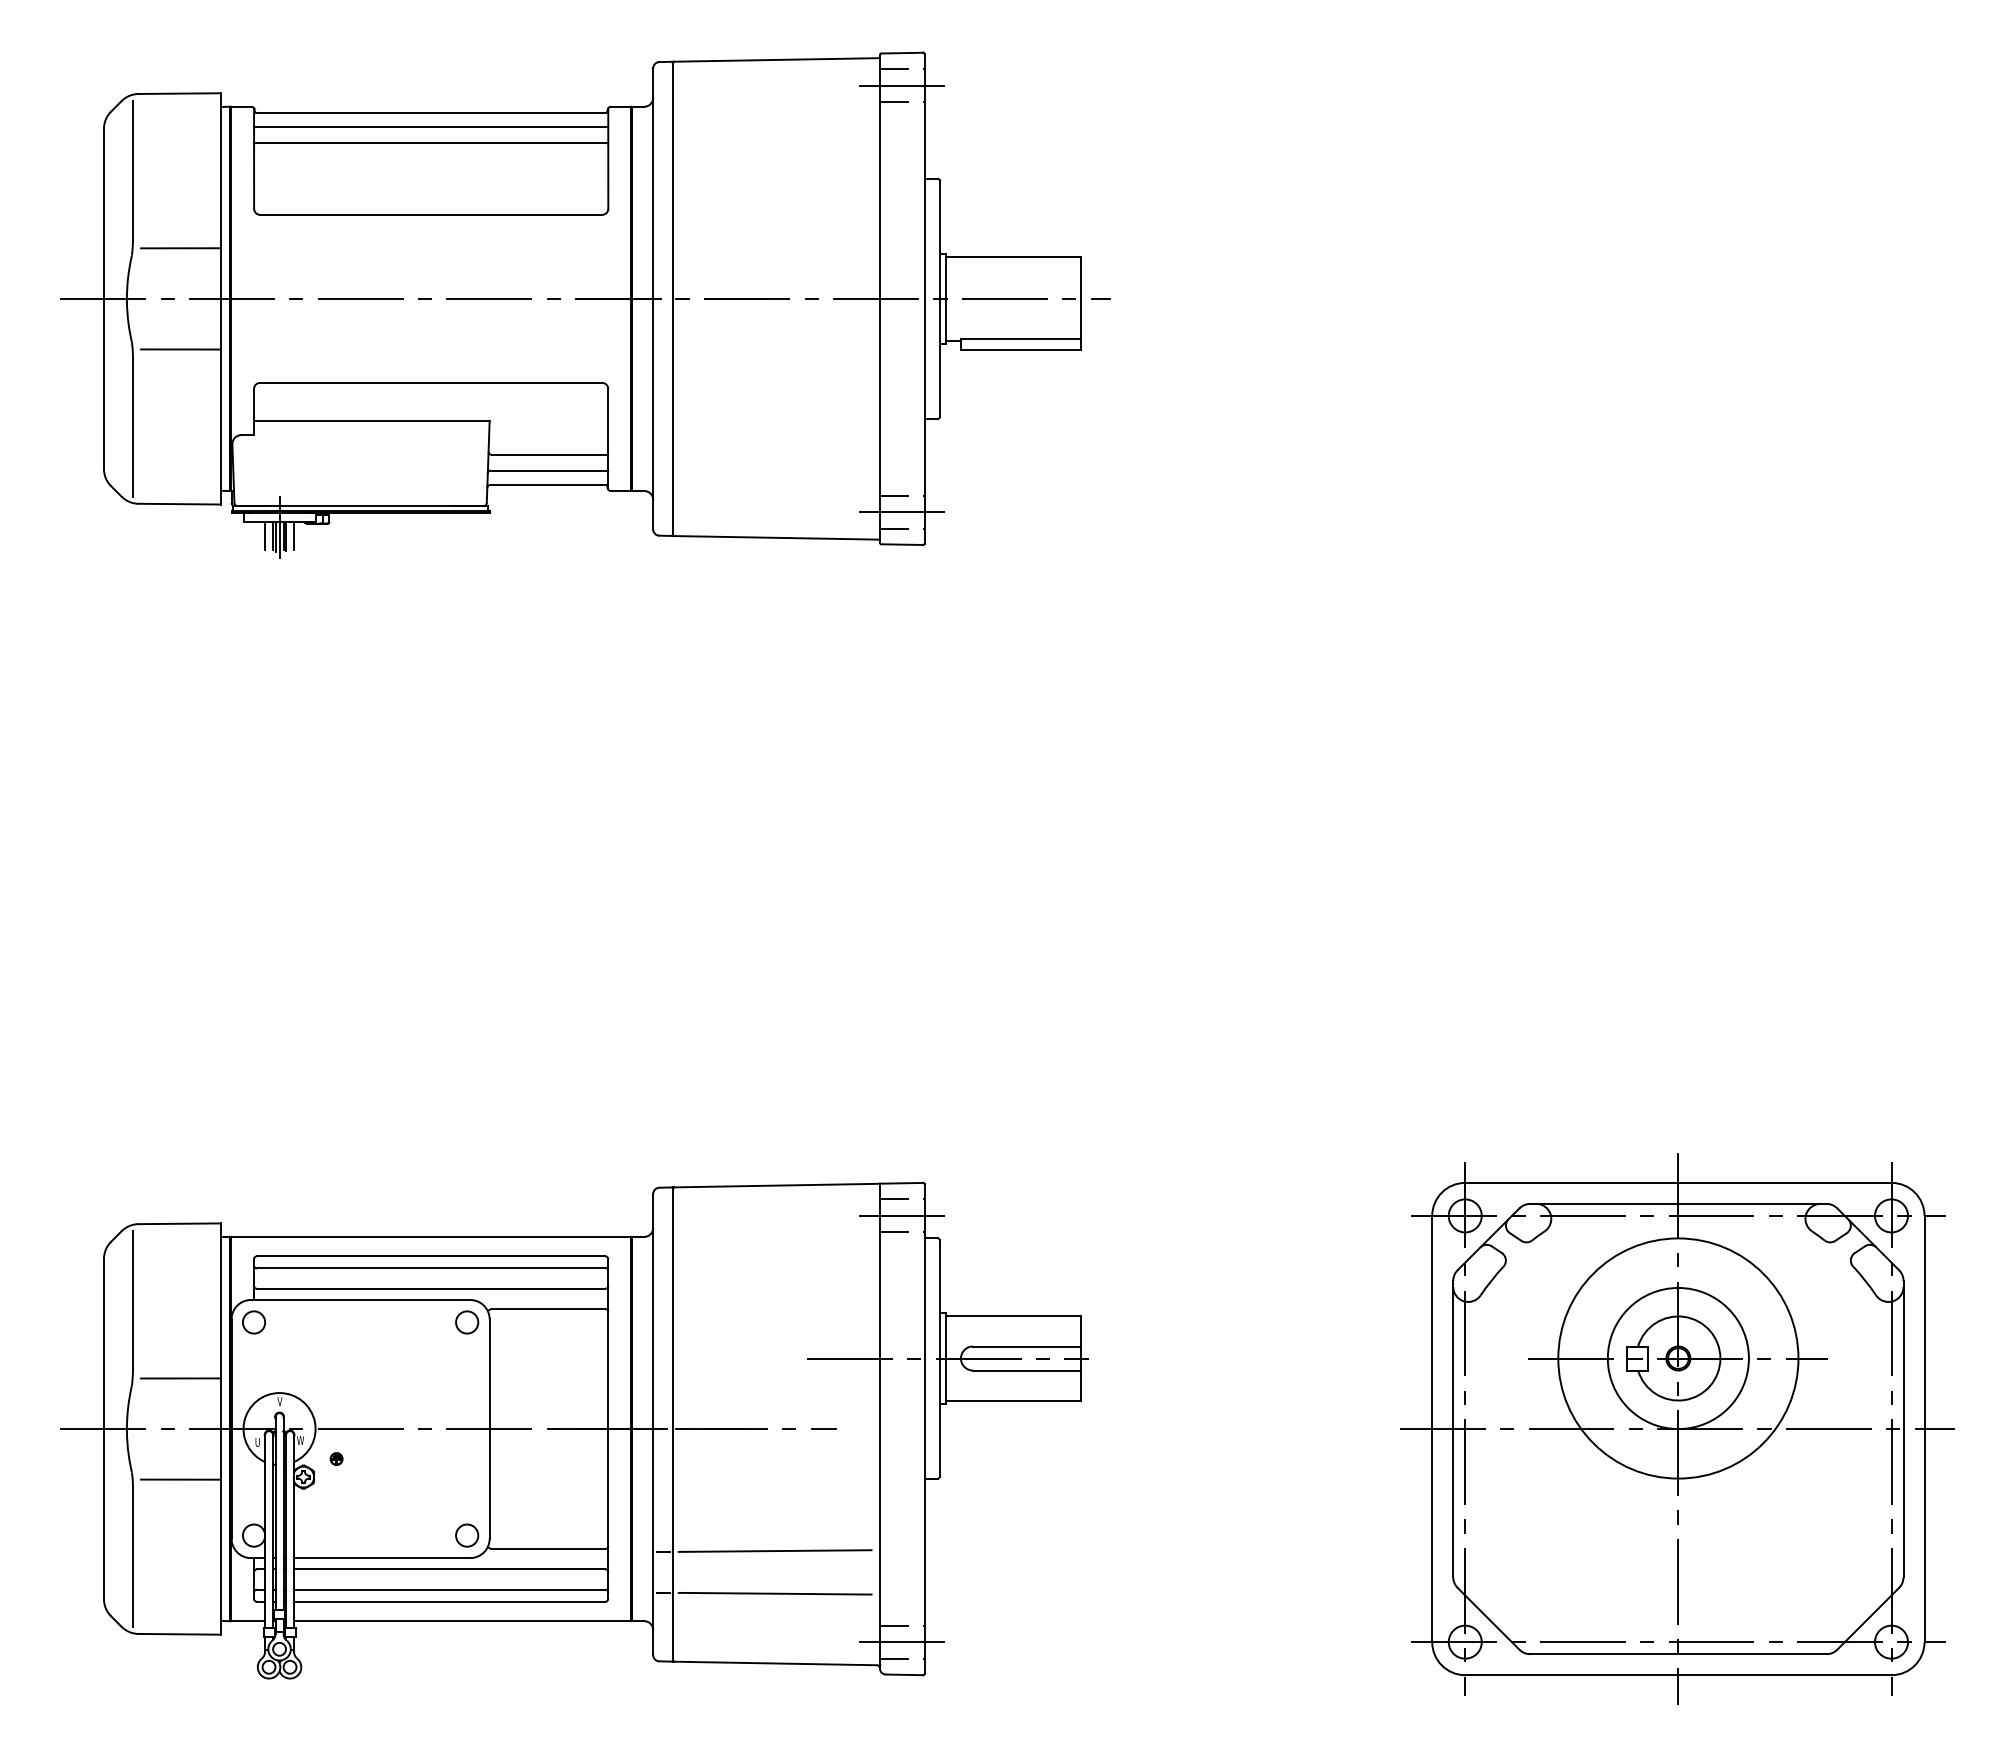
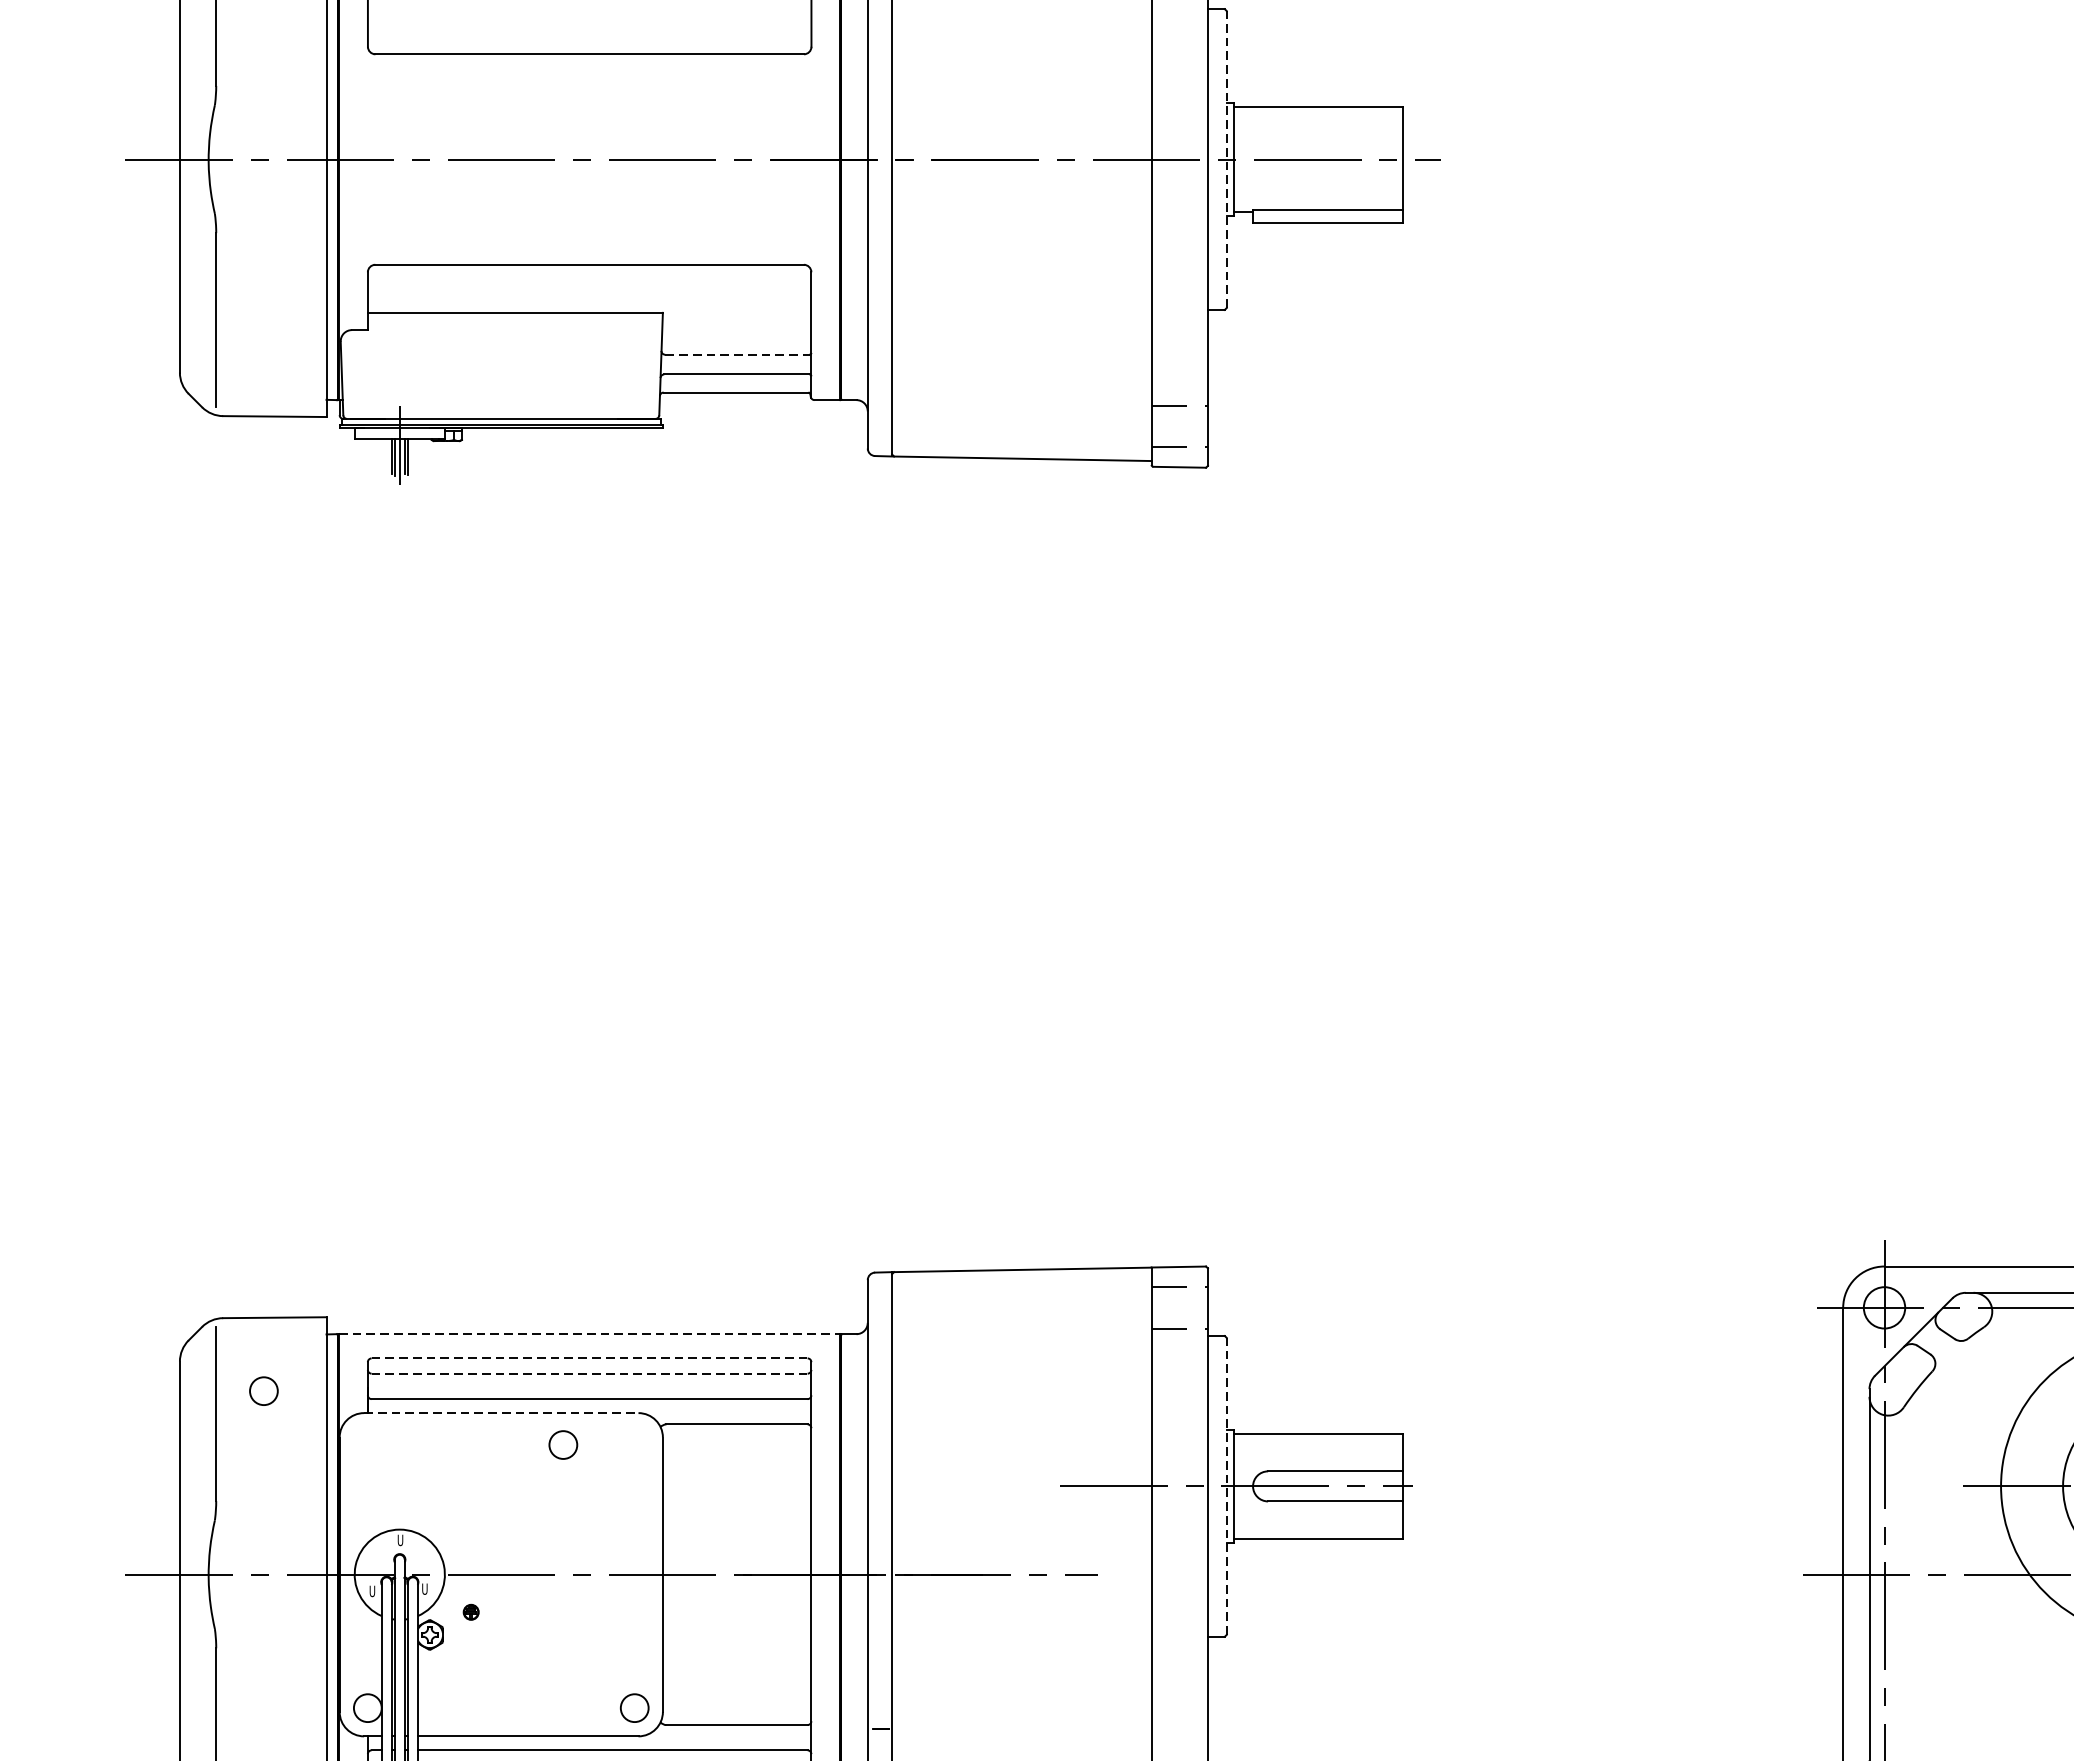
line: (181, 248) -> (277, 96), removed
line: (939, 298) -> (1226, 159), solid -> dashed
line: (181, 349) -> (277, 222), removed
line: (549, 454) -> (737, 354), solid -> dashed
line: (901, 512) -> (1178, 427), removed
line: (265, 535) -> (382, 455), removed
line: (294, 535) -> (418, 455), removed
line: (901, 1215) -> (1178, 1307), removed
line: (431, 1236) -> (590, 1333), solid -> dashed
line: (431, 1256) -> (590, 1358), solid -> dashed
line: (431, 1268) -> (590, 1373), solid -> dashed
line: (360, 1299) -> (501, 1412), solid -> dashed
circle: (253, 1322) -> (263, 1391), moved
circle: (467, 1322) -> (563, 1445), moved
line: (939, 1358) -> (1226, 1486), solid -> dashed
line: (181, 1378) -> (277, 1511), removed
text: (279, 1401) -> (399, 1540), V -> U
text: (300, 1440) -> (426, 1589), W -> U
line: (181, 1479) -> (277, 1637), removed
line: (774, 1550) -> (1019, 1726), removed

